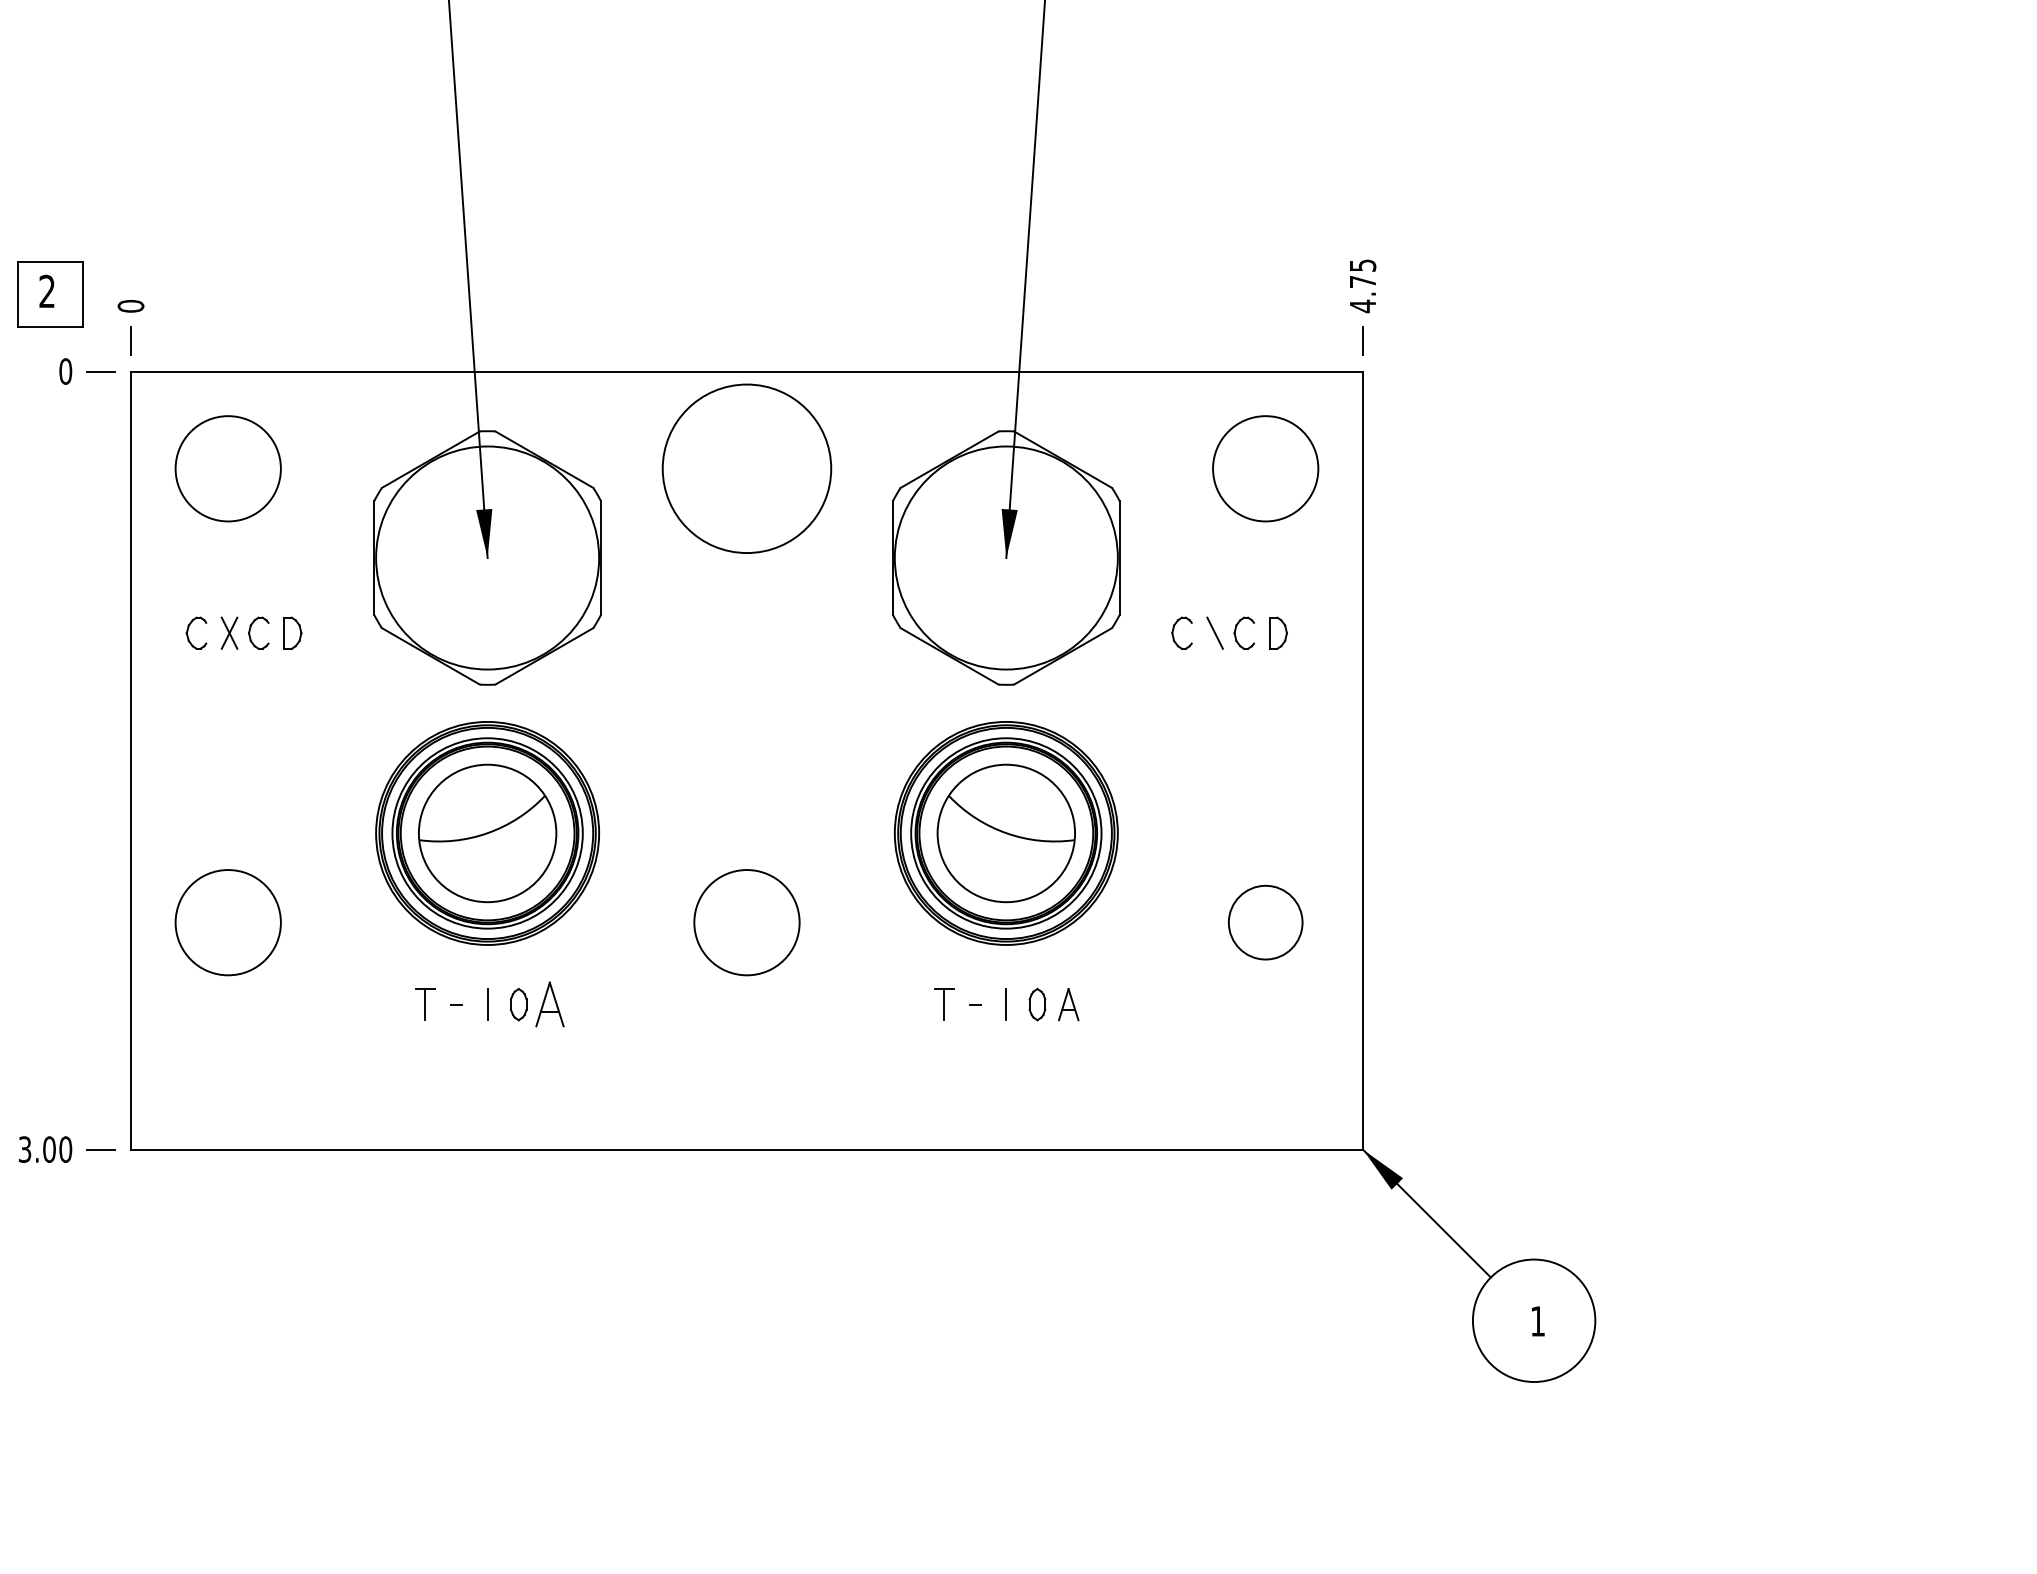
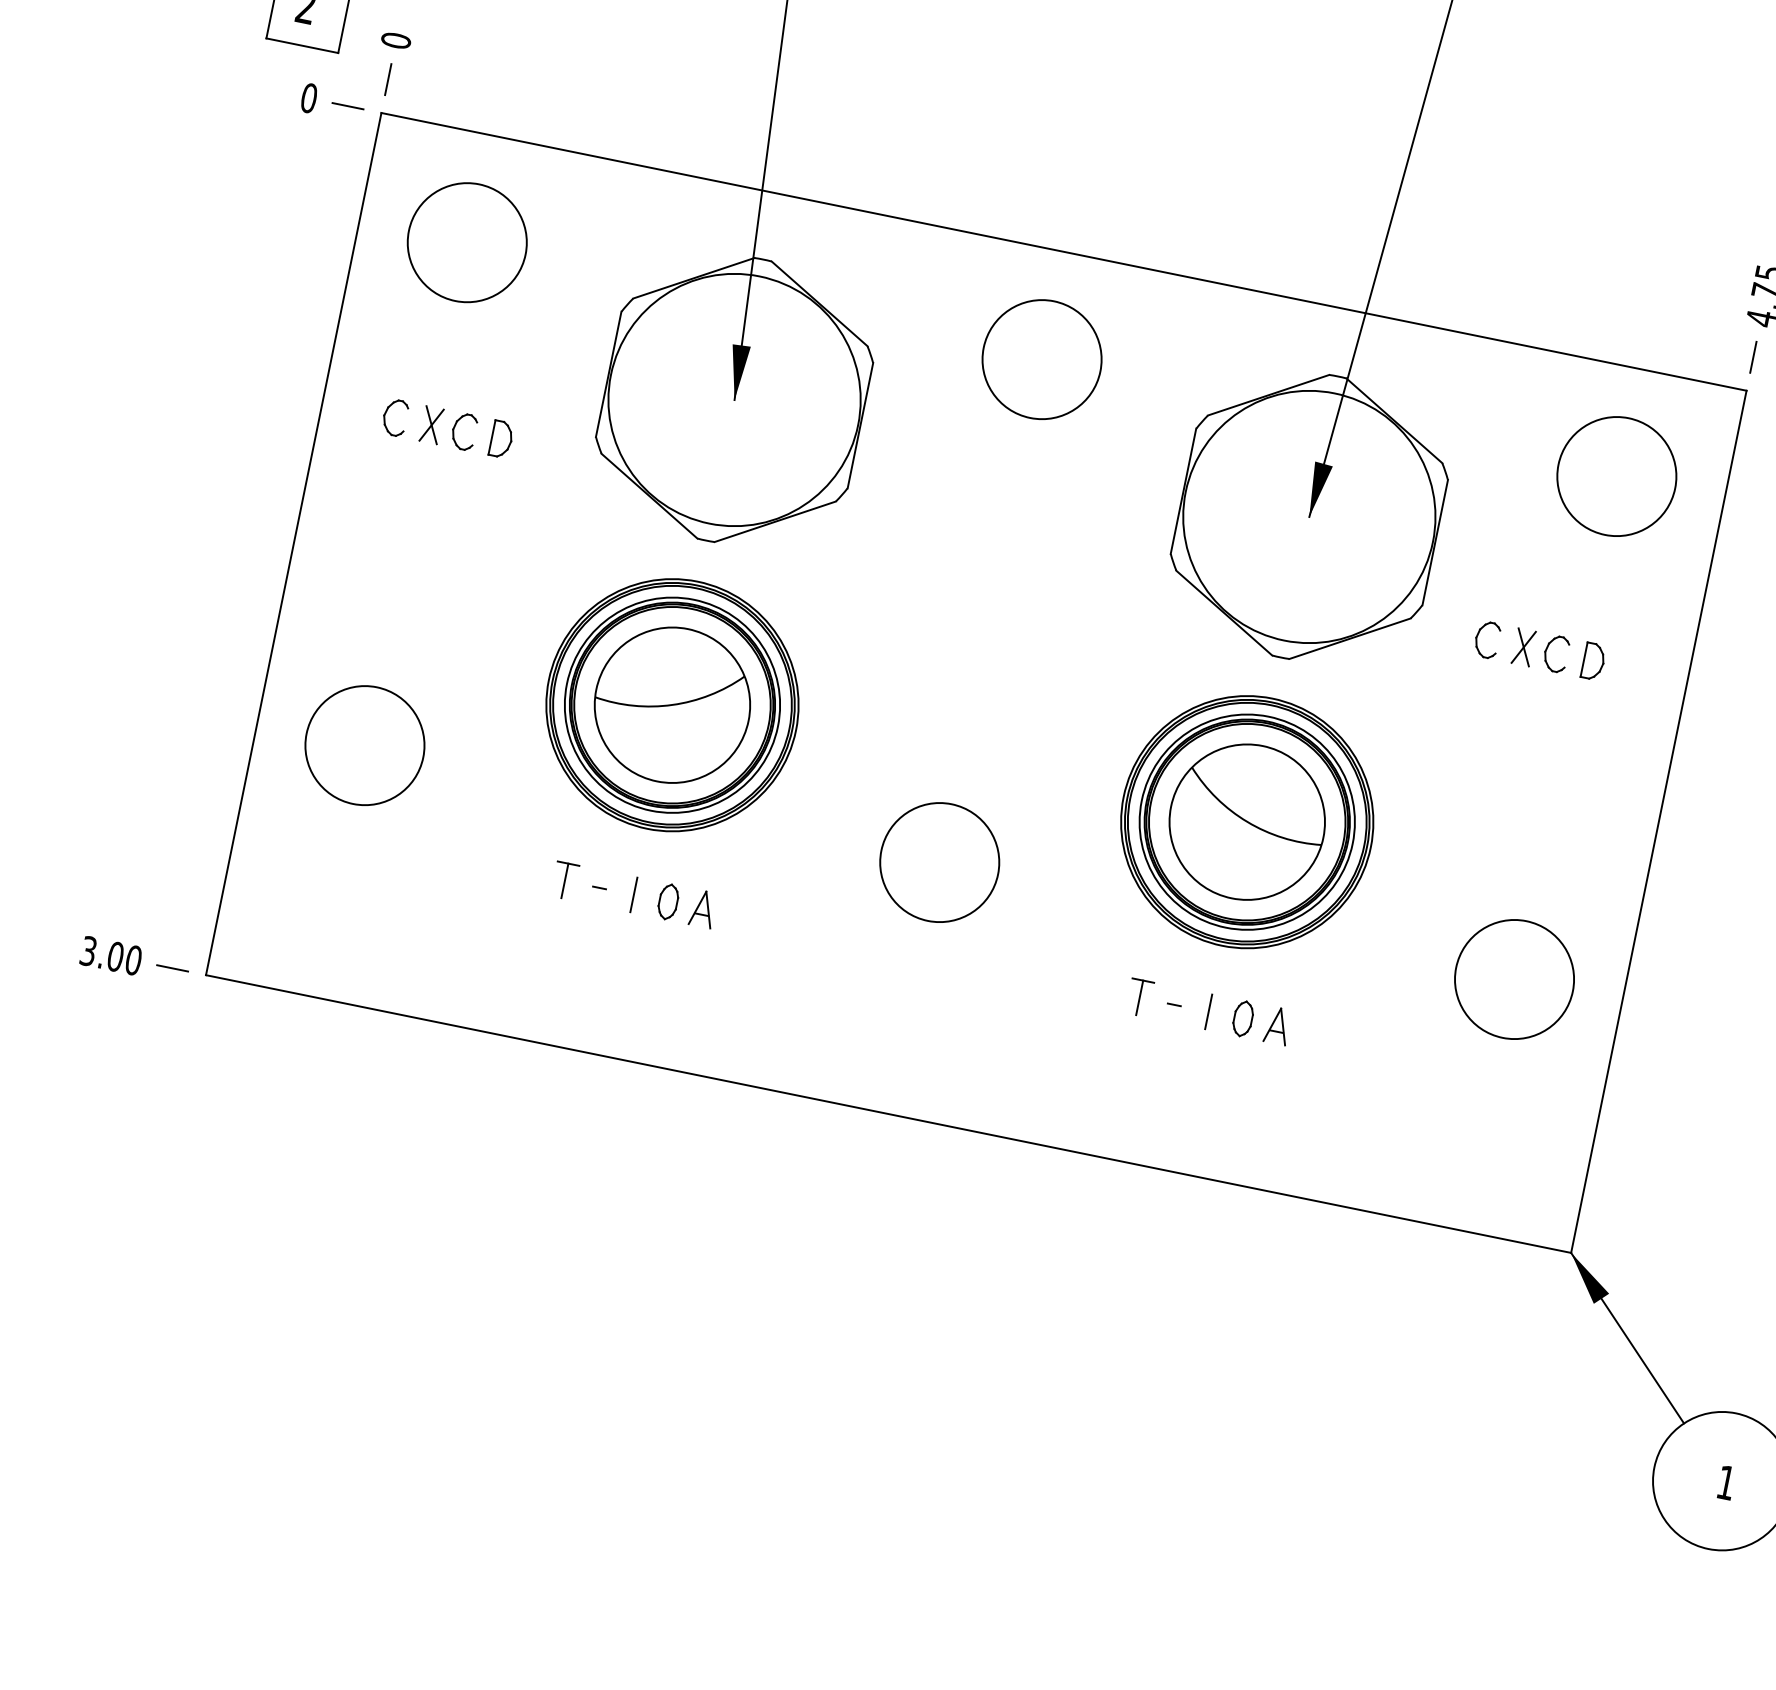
circle: (746, 468) -> (1041, 359), size x0.62
line: (1214, 632) -> (1523, 646), added
circle: (1265, 922) -> (1514, 979), size x1.43
part: (549, 1004) -> (702, 908), size x0.71

